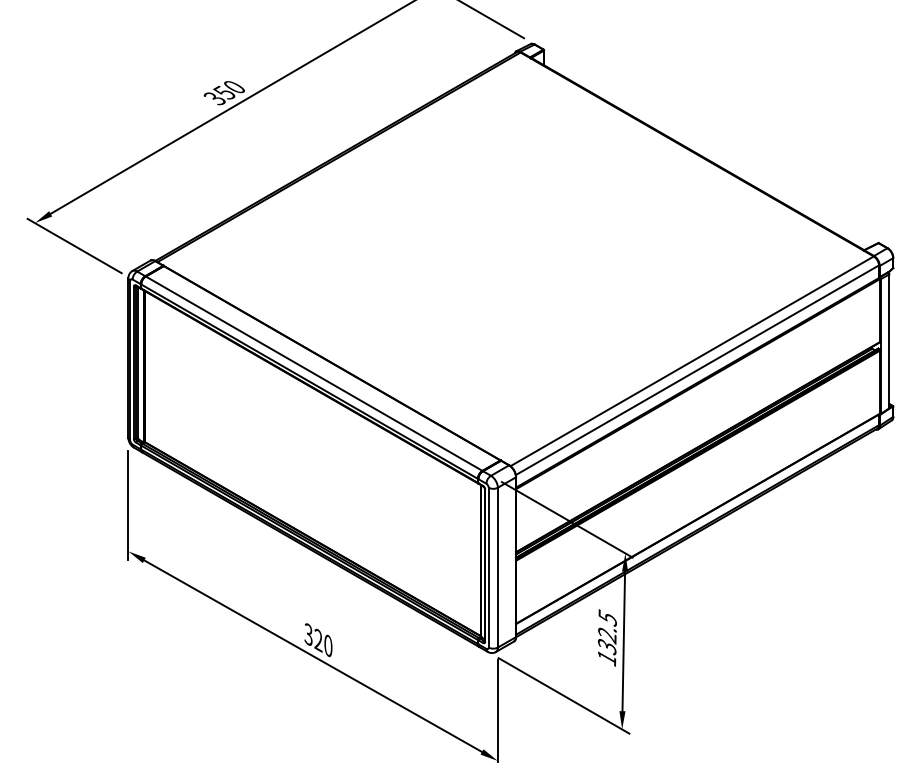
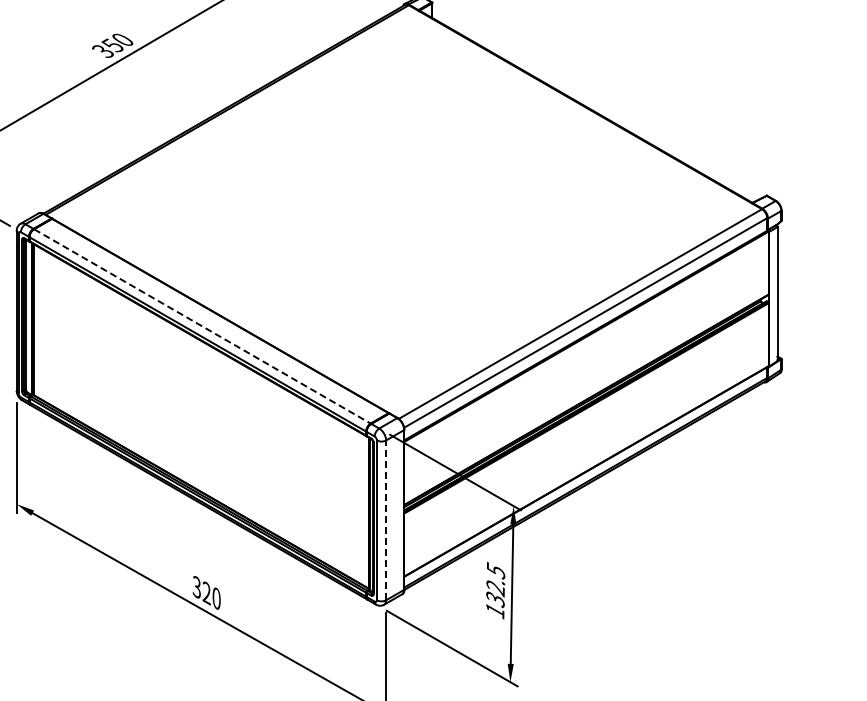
line: (314, 373) -> (202, 326), solid -> dashed
line: (497, 567) -> (385, 520), solid -> dashed

